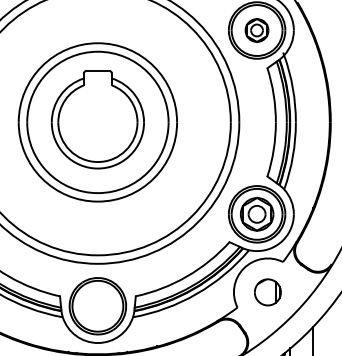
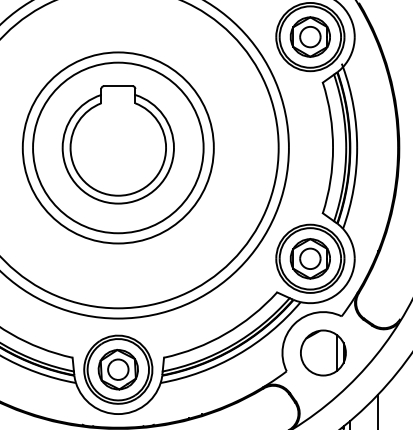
part: (256, 30) -> (309, 36), size x1.43
part: (267, 291) -> (323, 352), size x1.43
part: (97, 306) -> (117, 369), added

